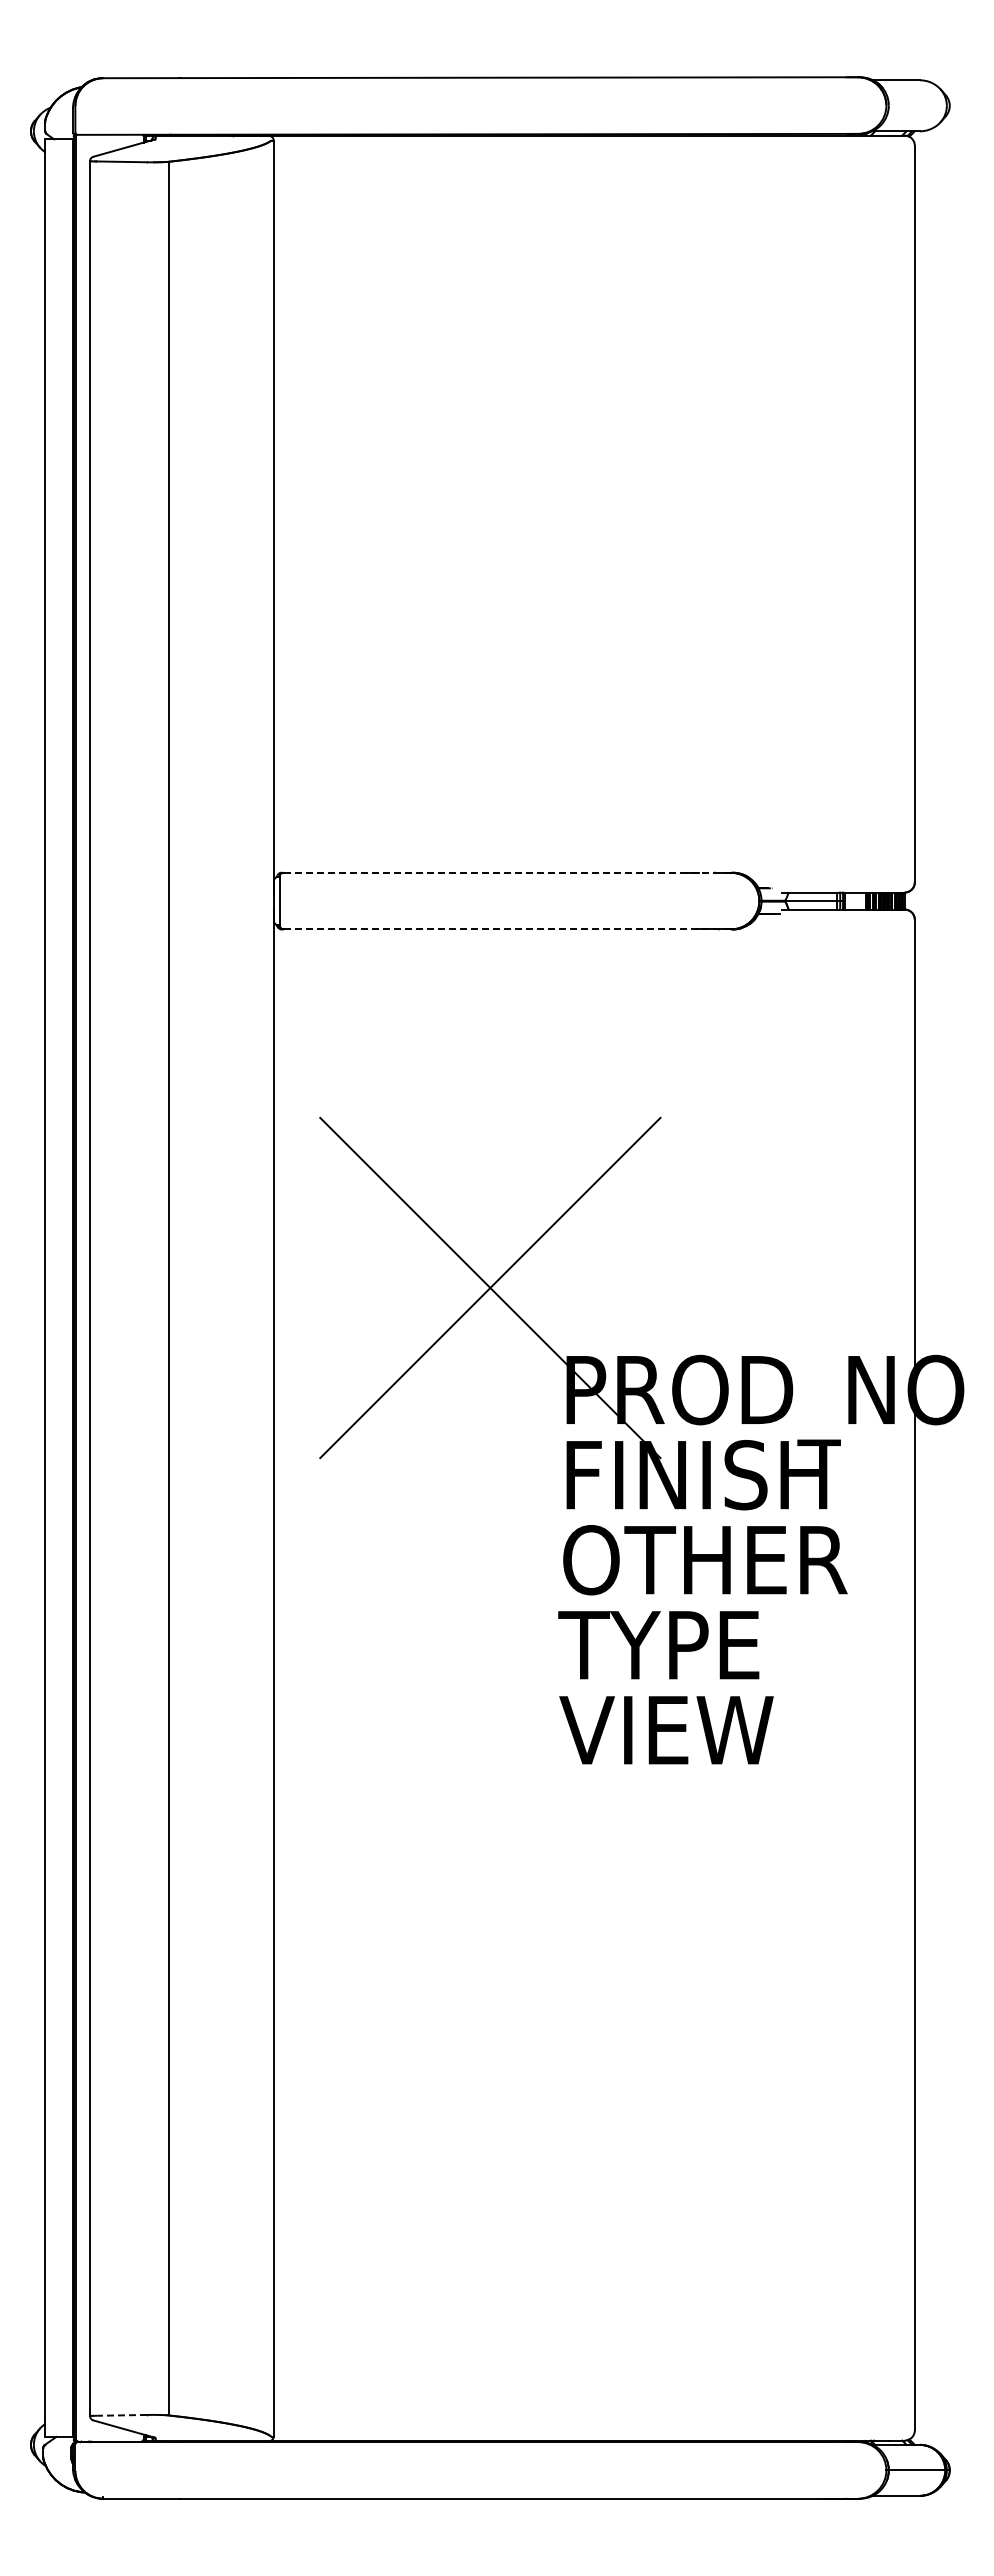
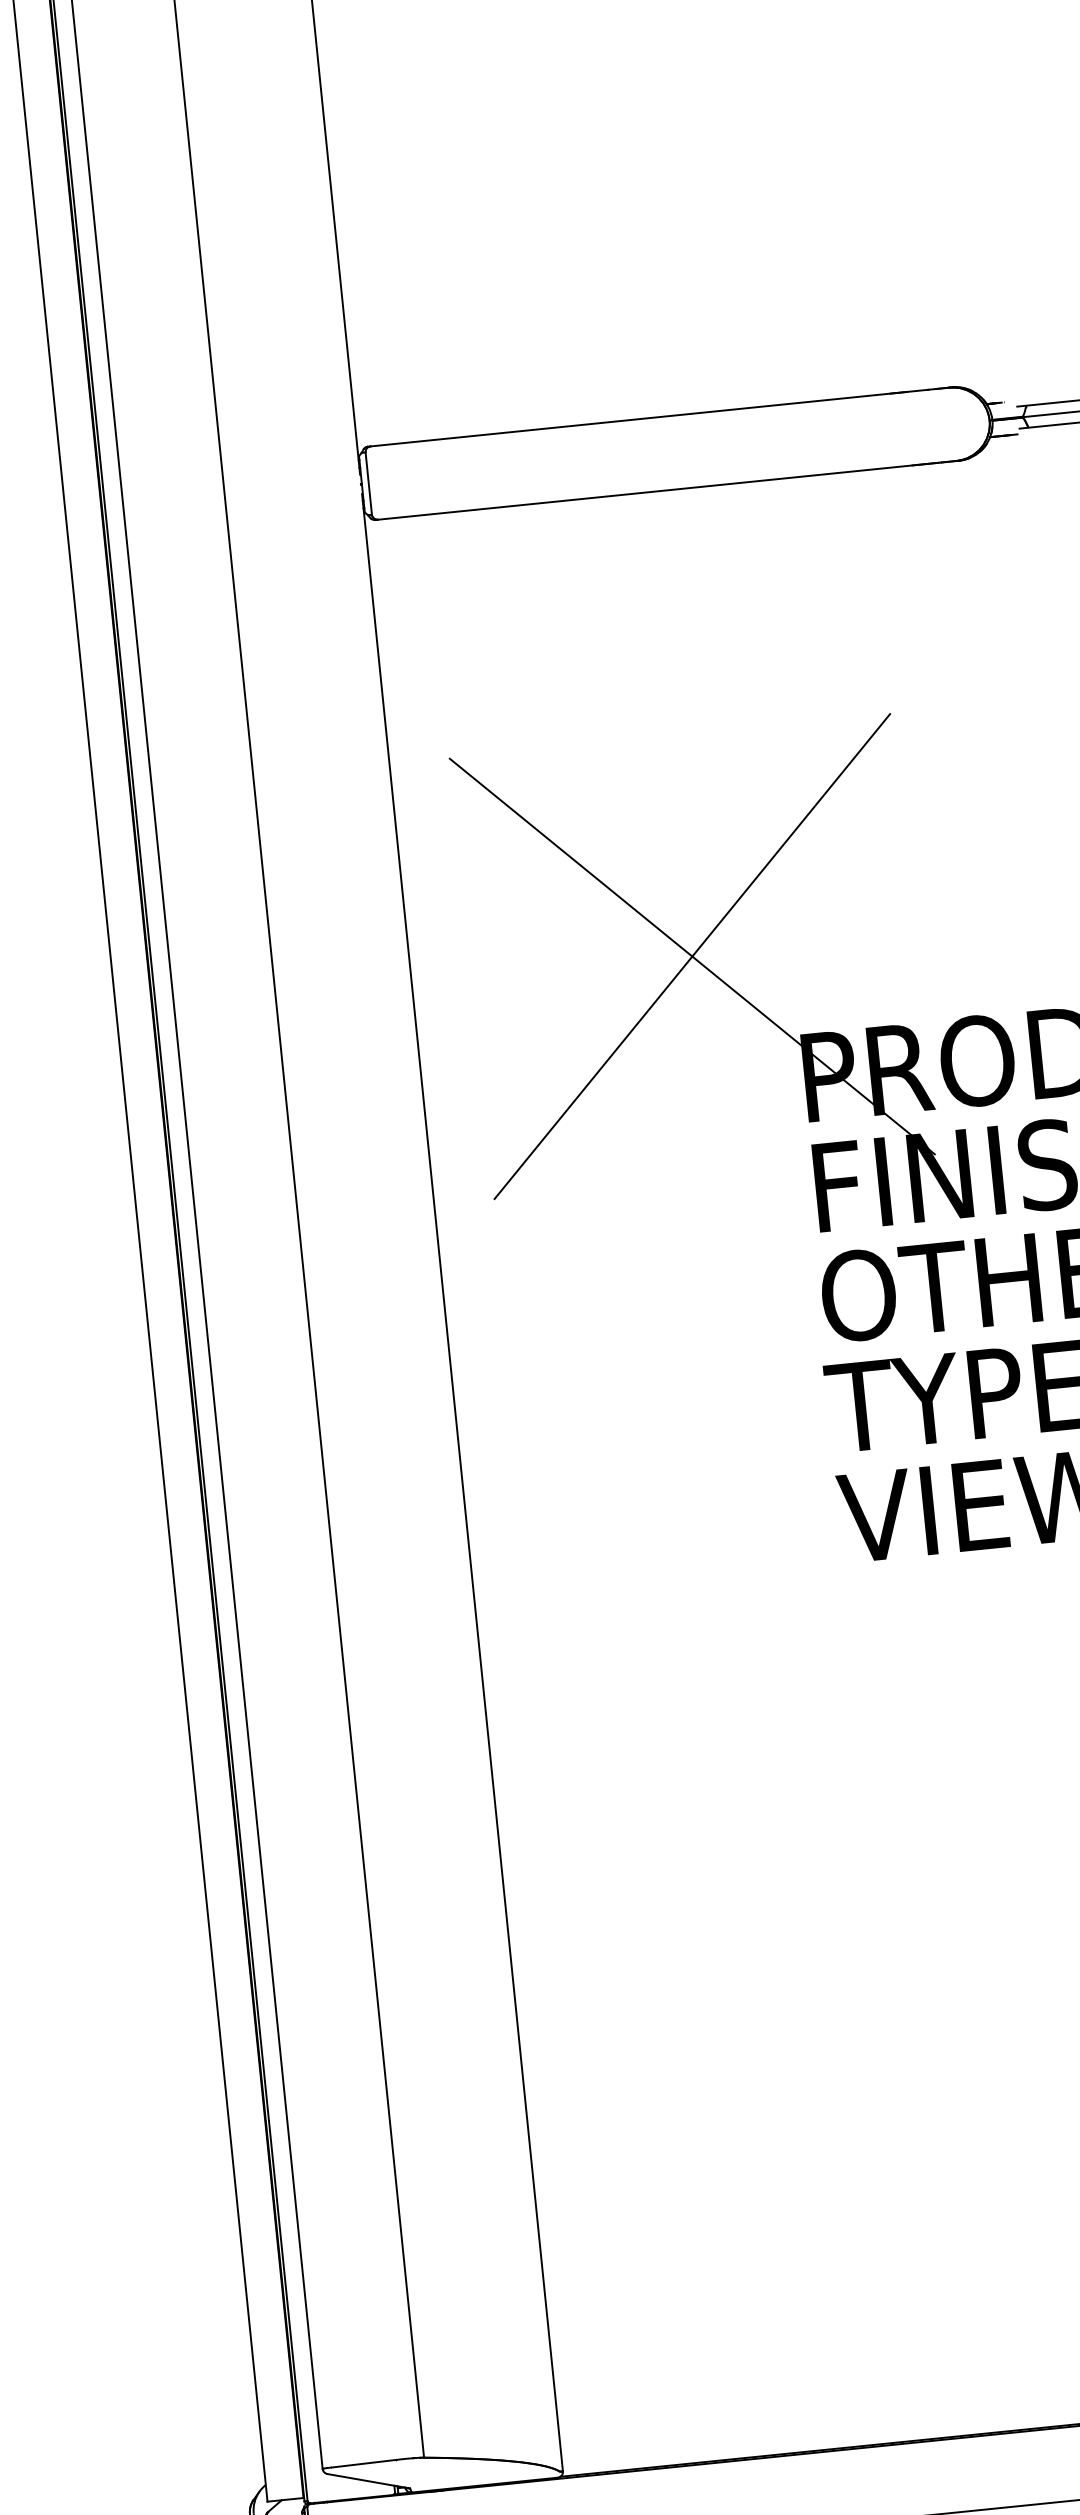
line: (507, 872) -> (659, 416), dashed -> solid
line: (507, 929) -> (667, 490), dashed -> solid
line: (122, 2415) -> (364, 2463), dashed -> solid

